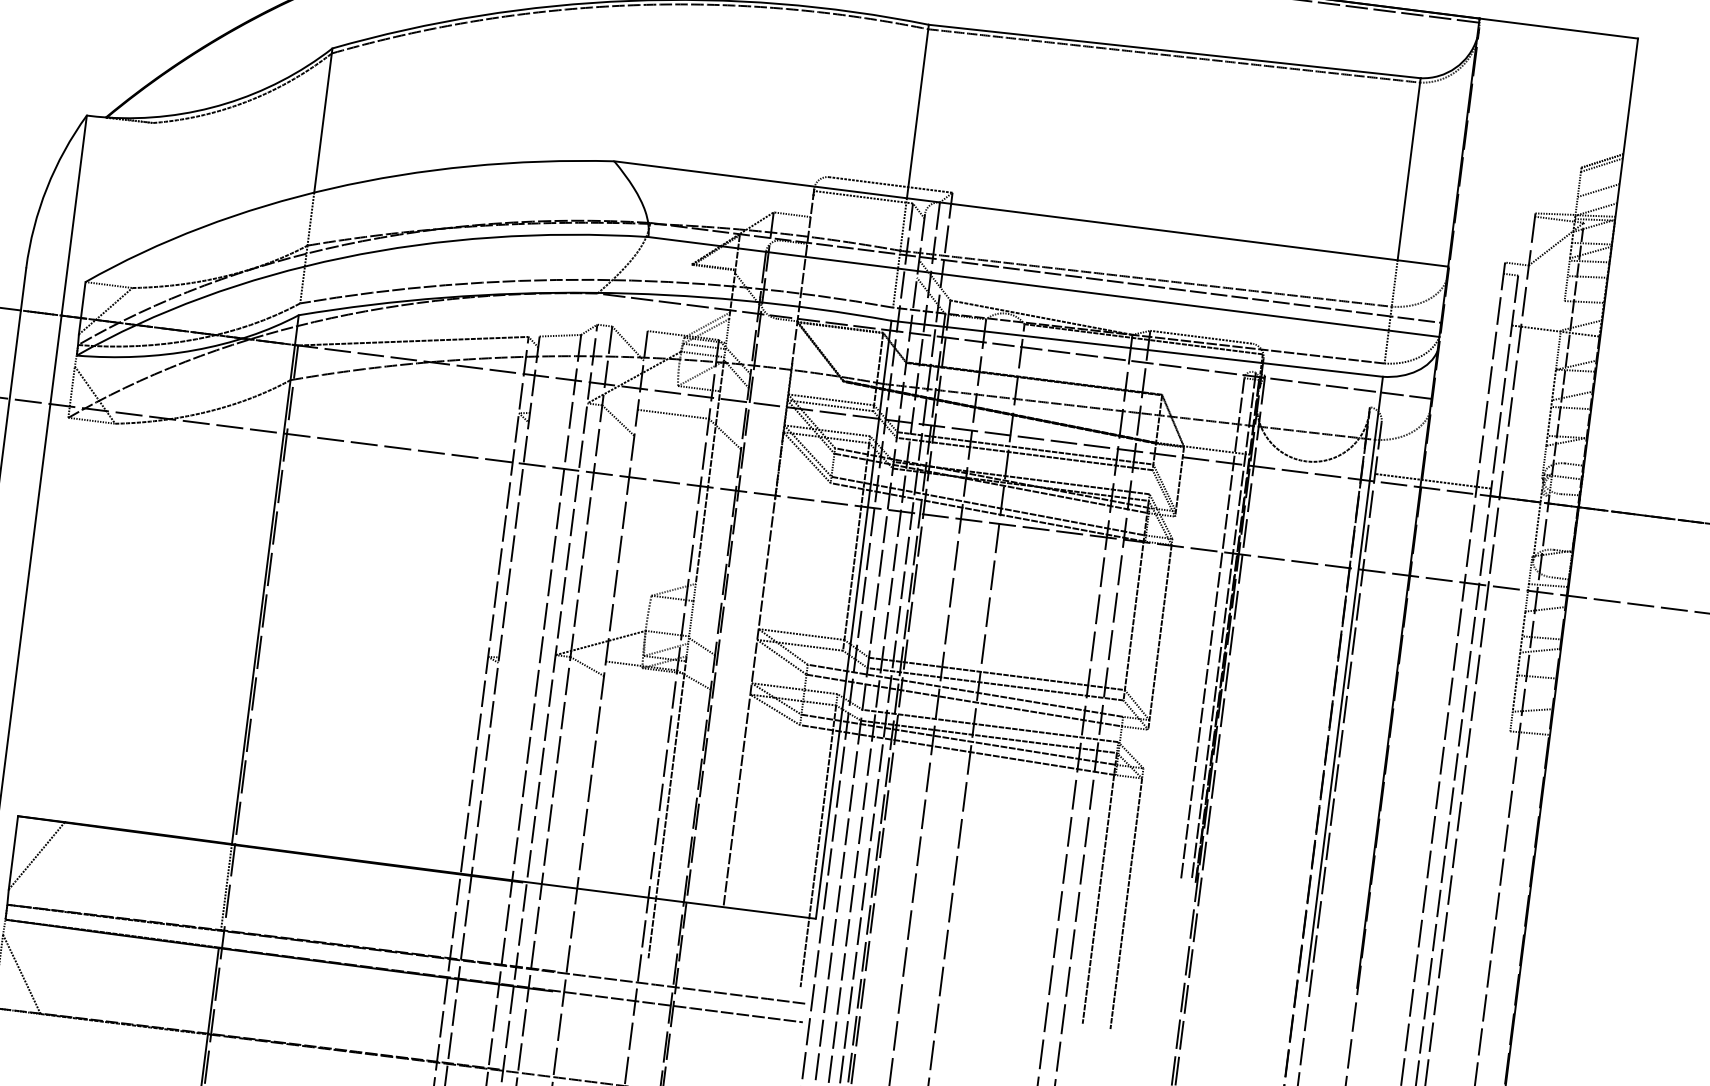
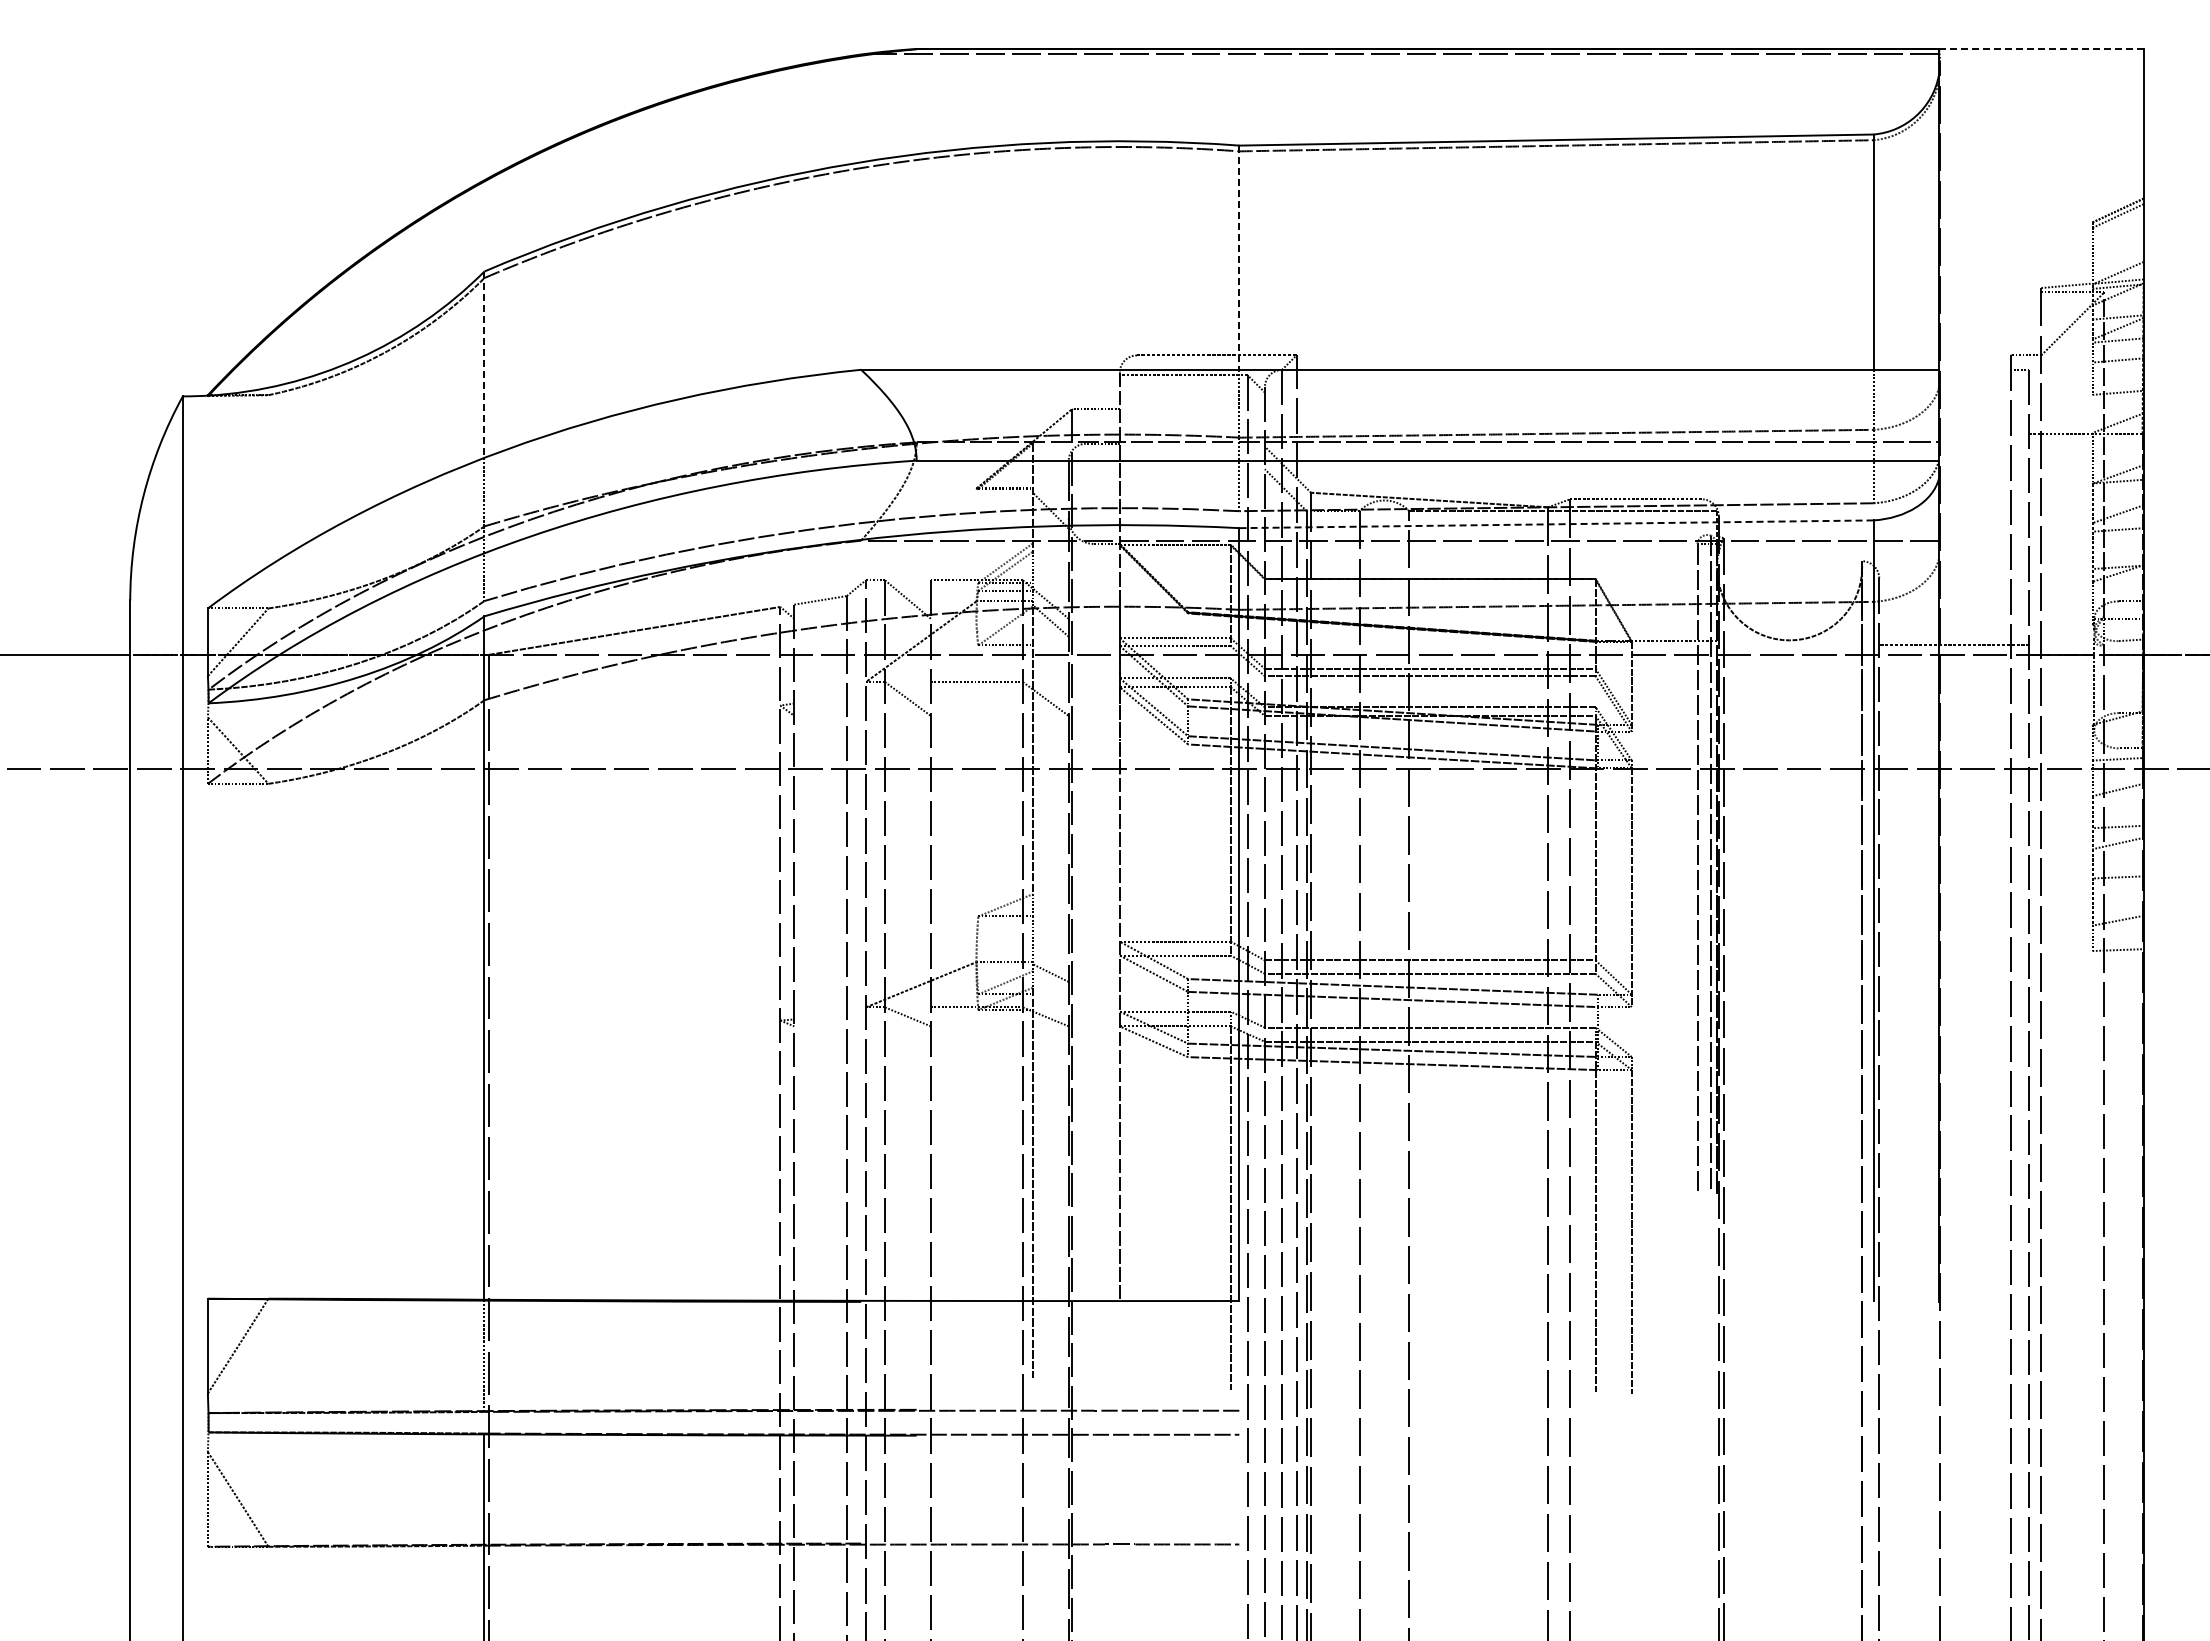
line: (1558, 28) -> (2040, 49), solid -> dashed
line: (917, 112) -> (1239, 258), solid -> dashed
line: (323, 121) -> (484, 365), solid -> dashed
line: (1598, 190) -> (2117, 248), removed
line: (1136, 348) -> (1555, 524), solid -> dashed

